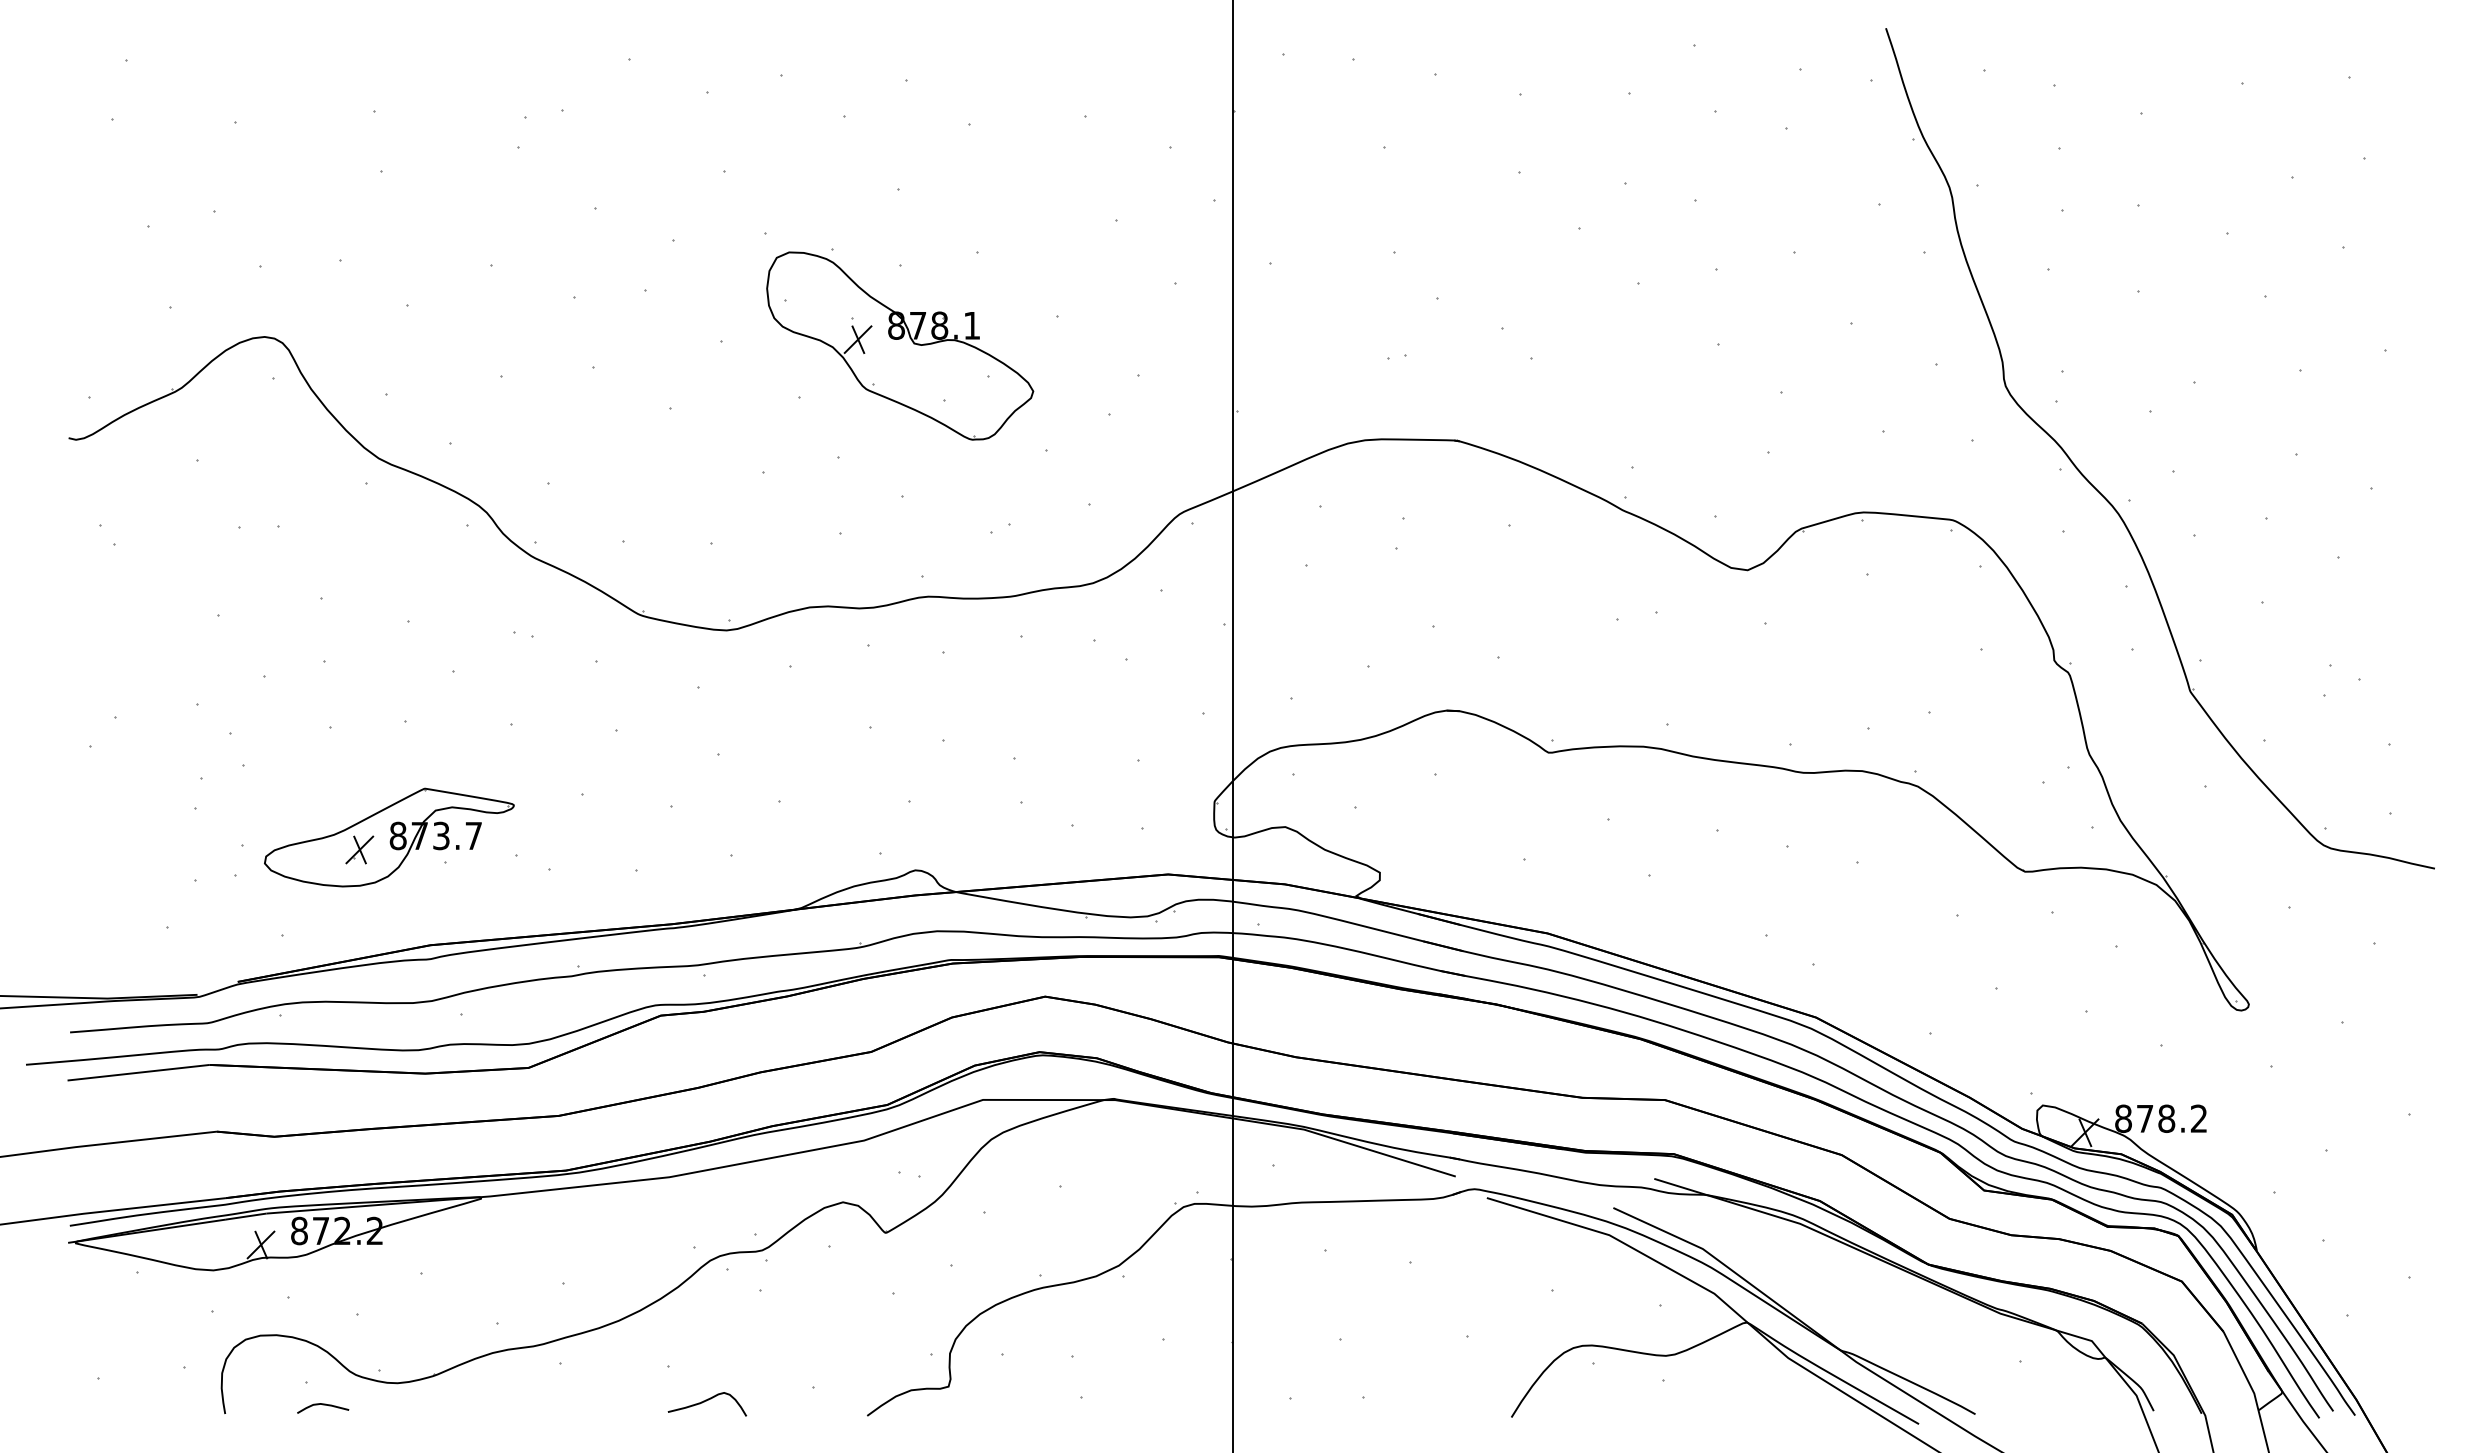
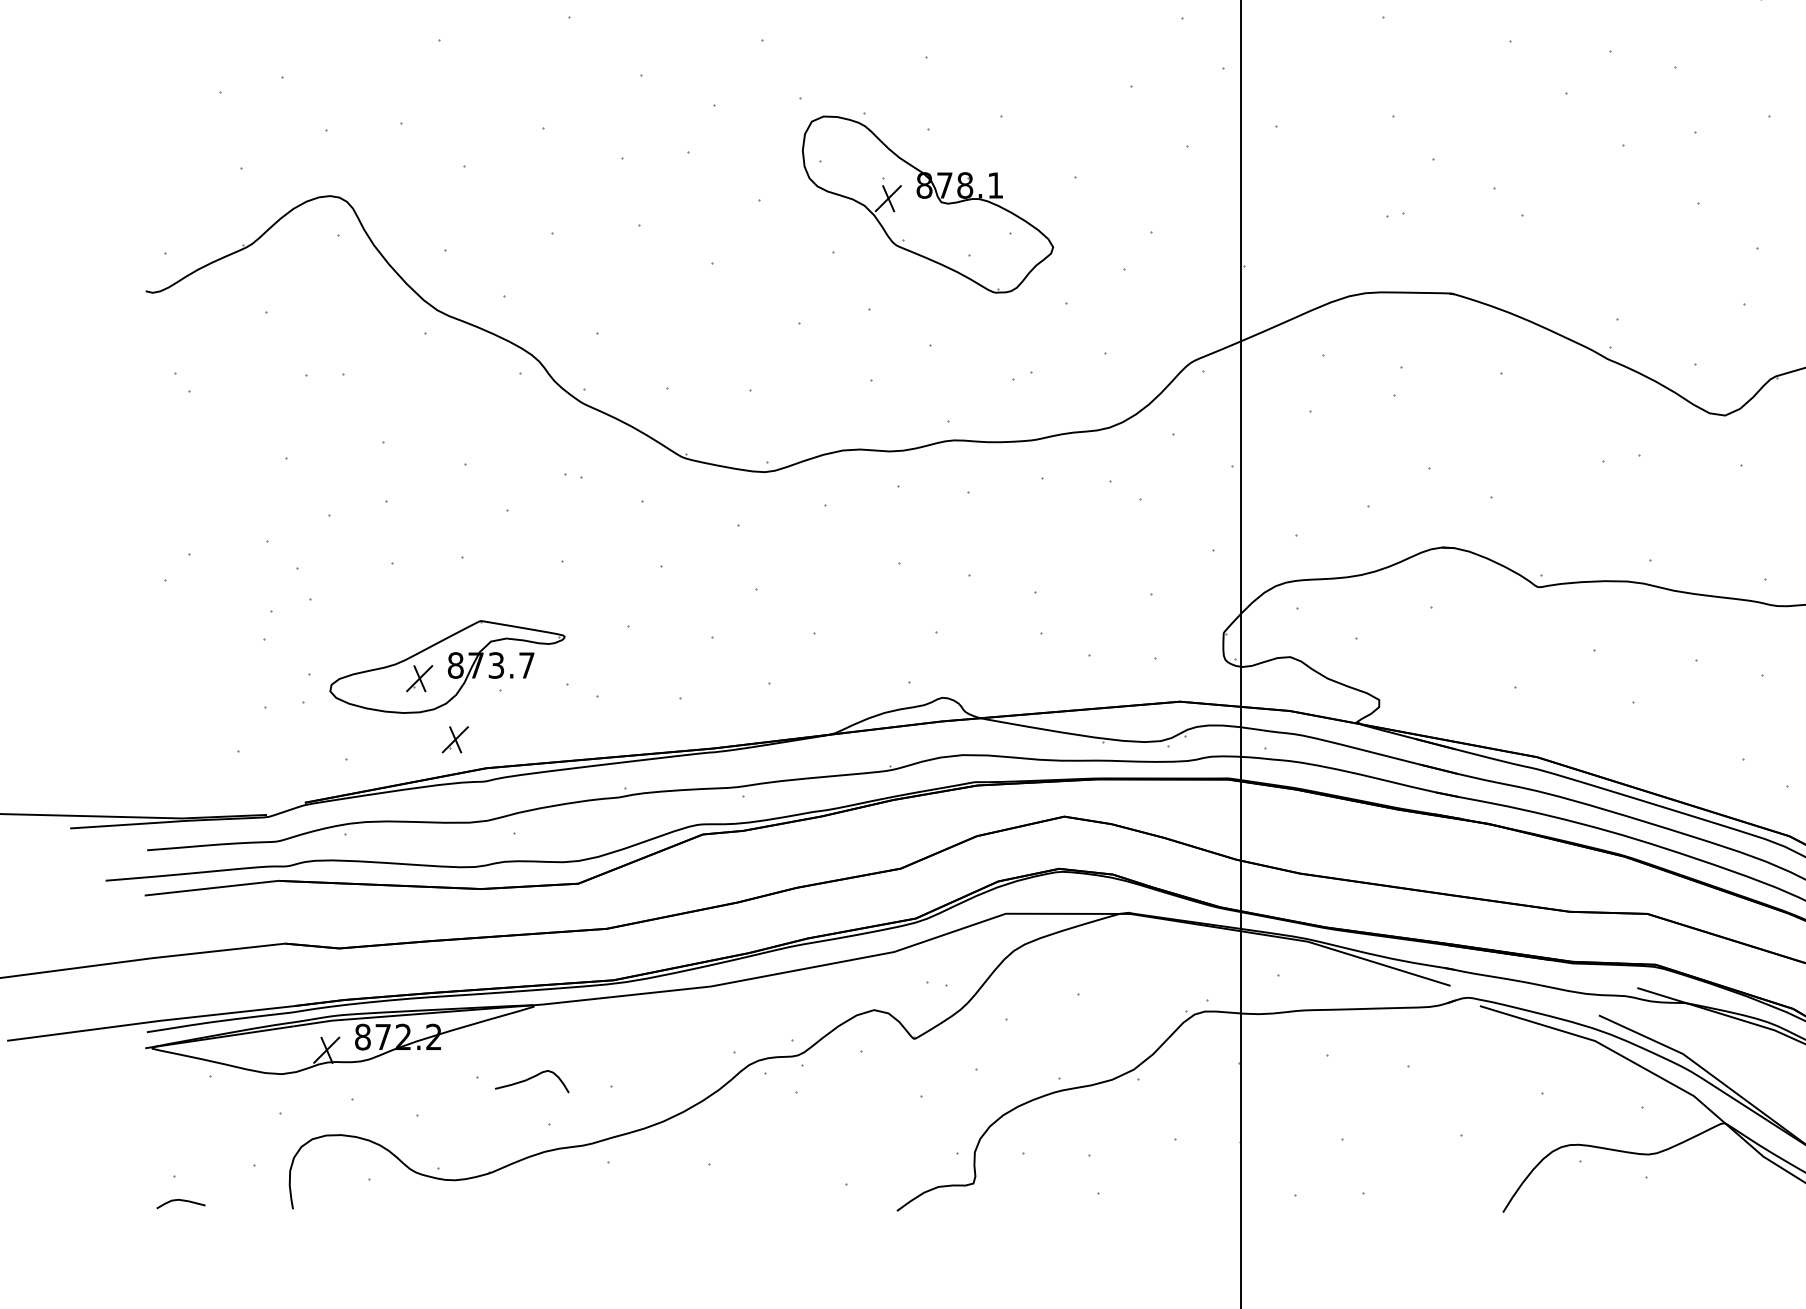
part: (397, 914) -> (455, 739), added
curve: (706, 1401) -> (531, 1078), moved
curve: (323, 1405) -> (181, 1201), moved

